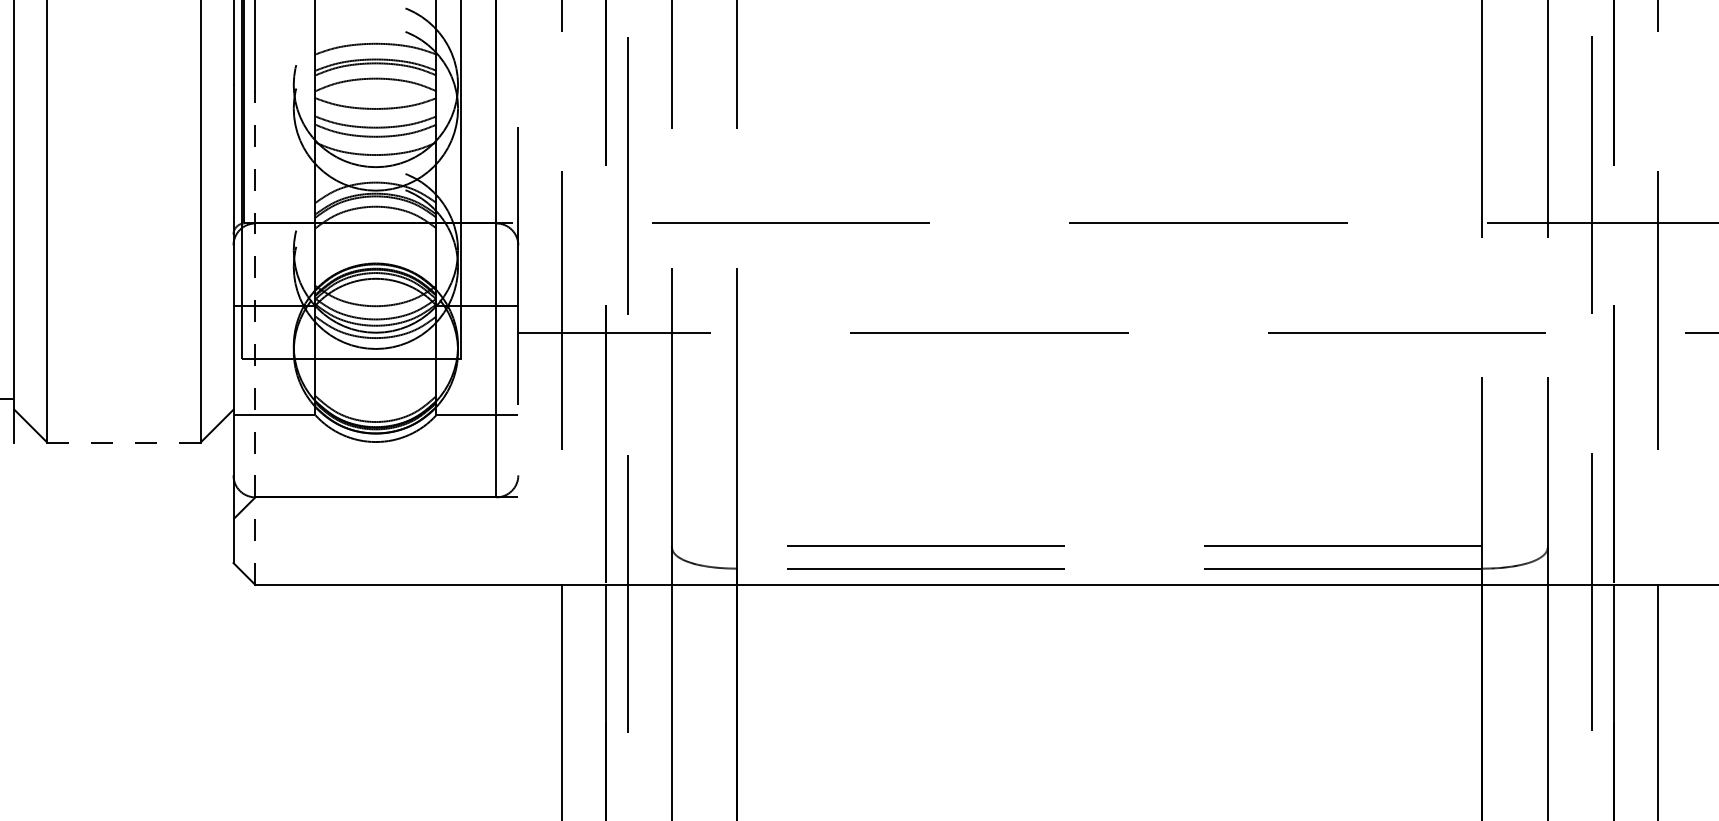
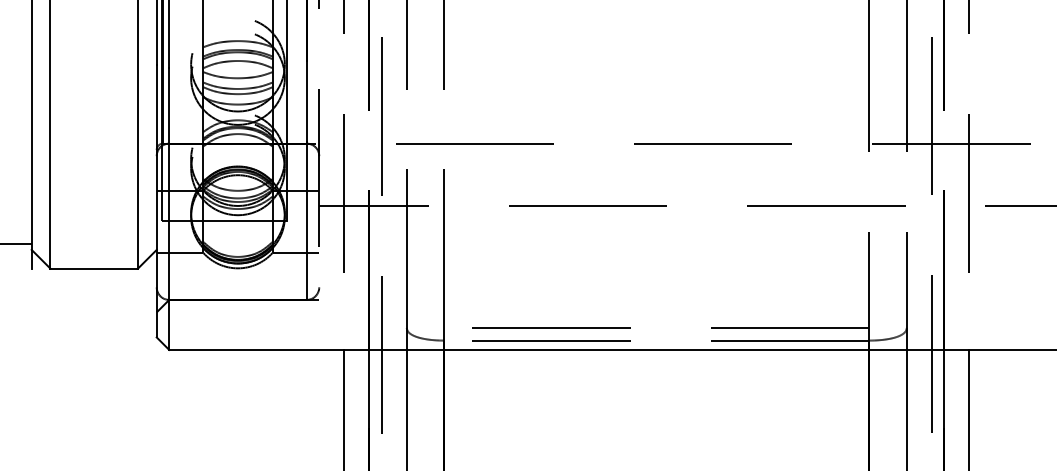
line: (255, 338) -> (169, 209), dashed -> solid
line: (124, 442) -> (94, 268), dashed -> solid

